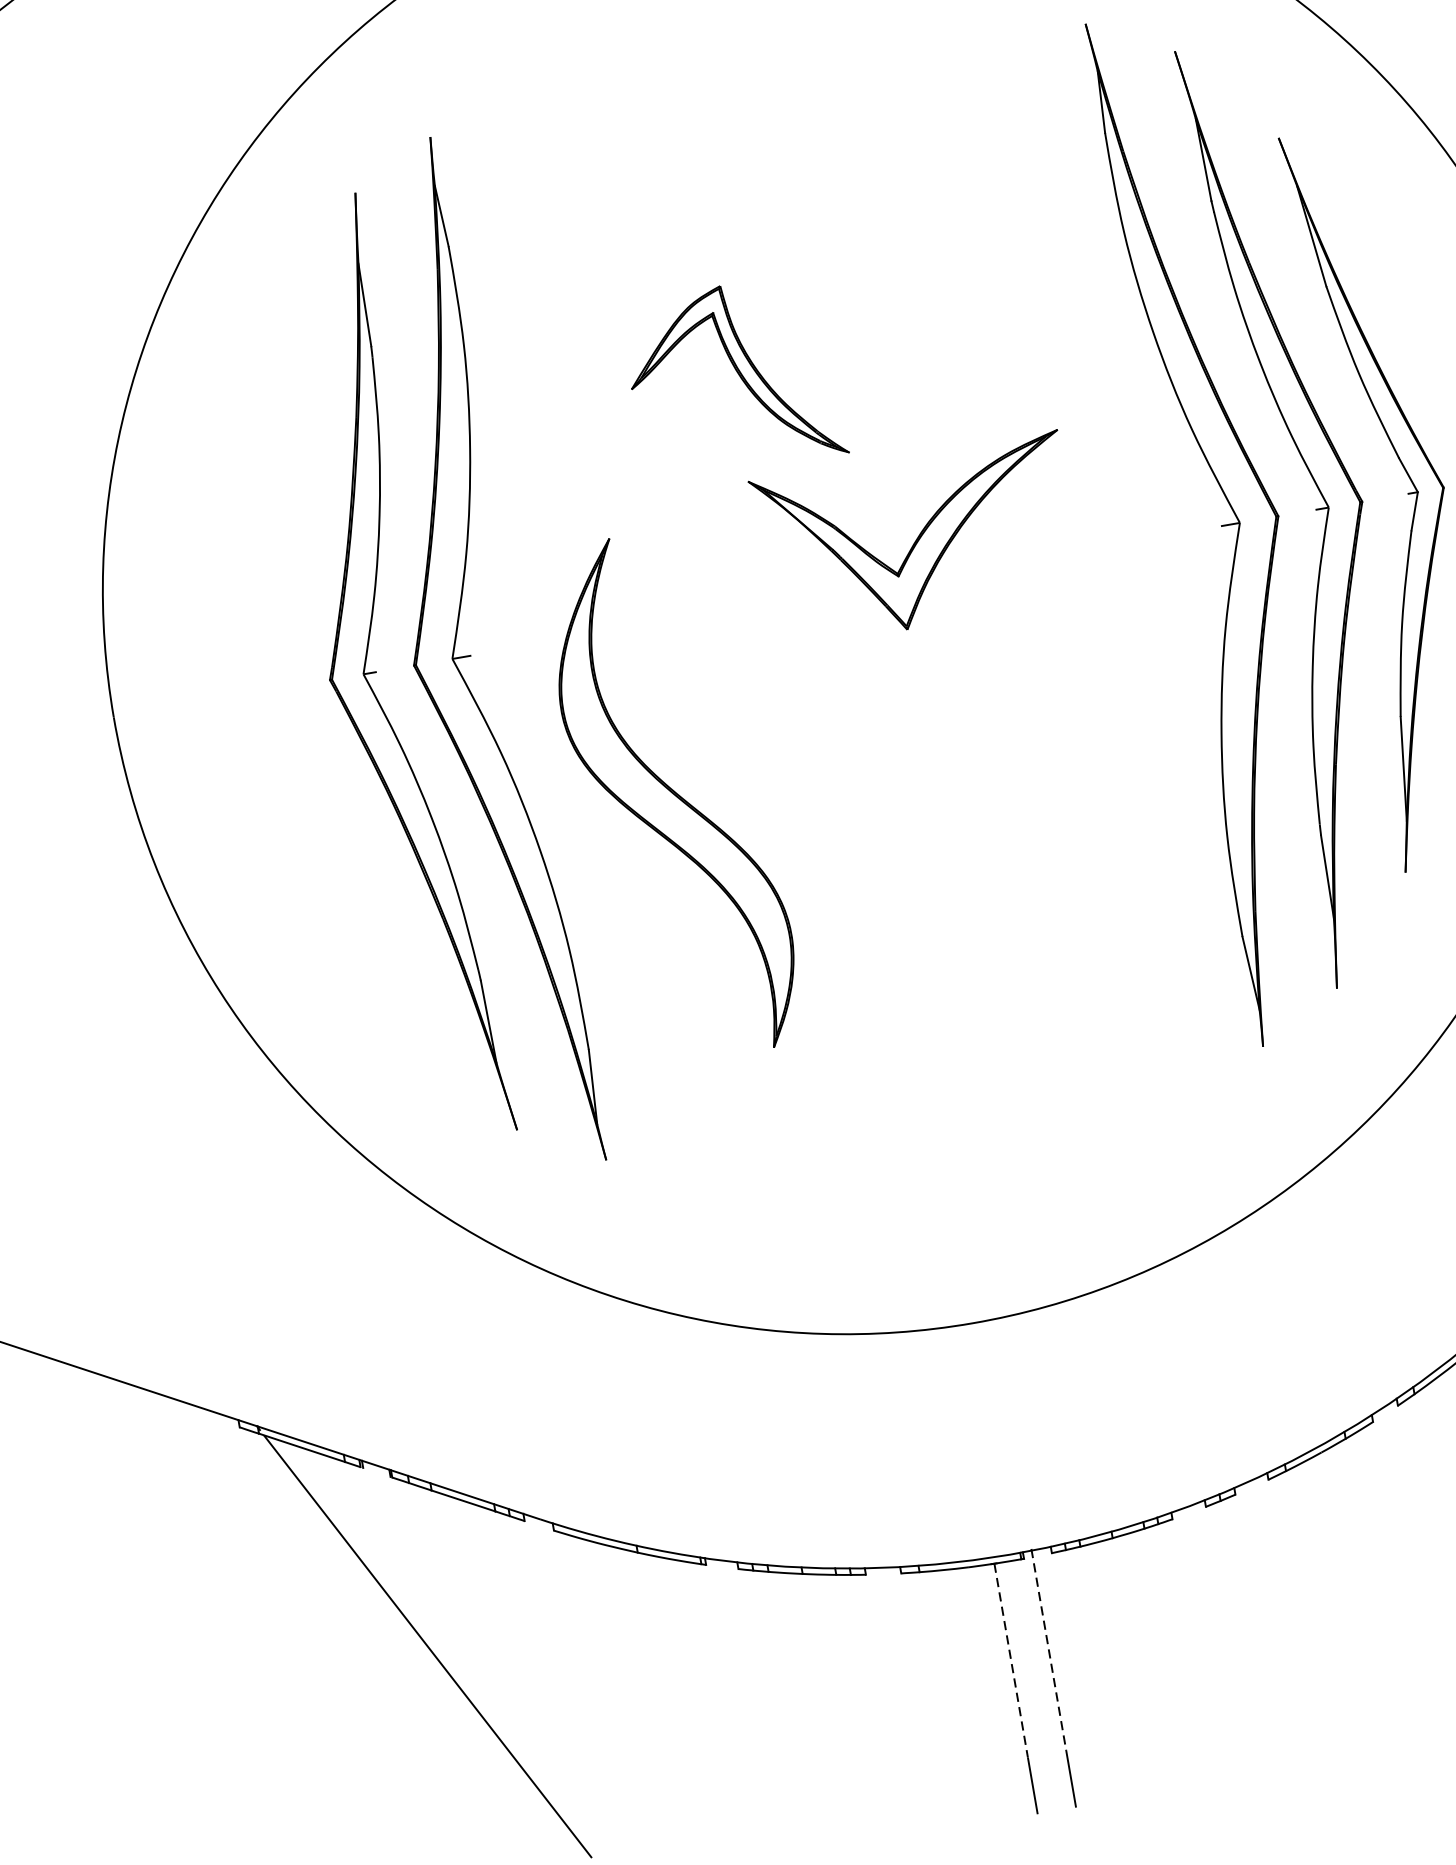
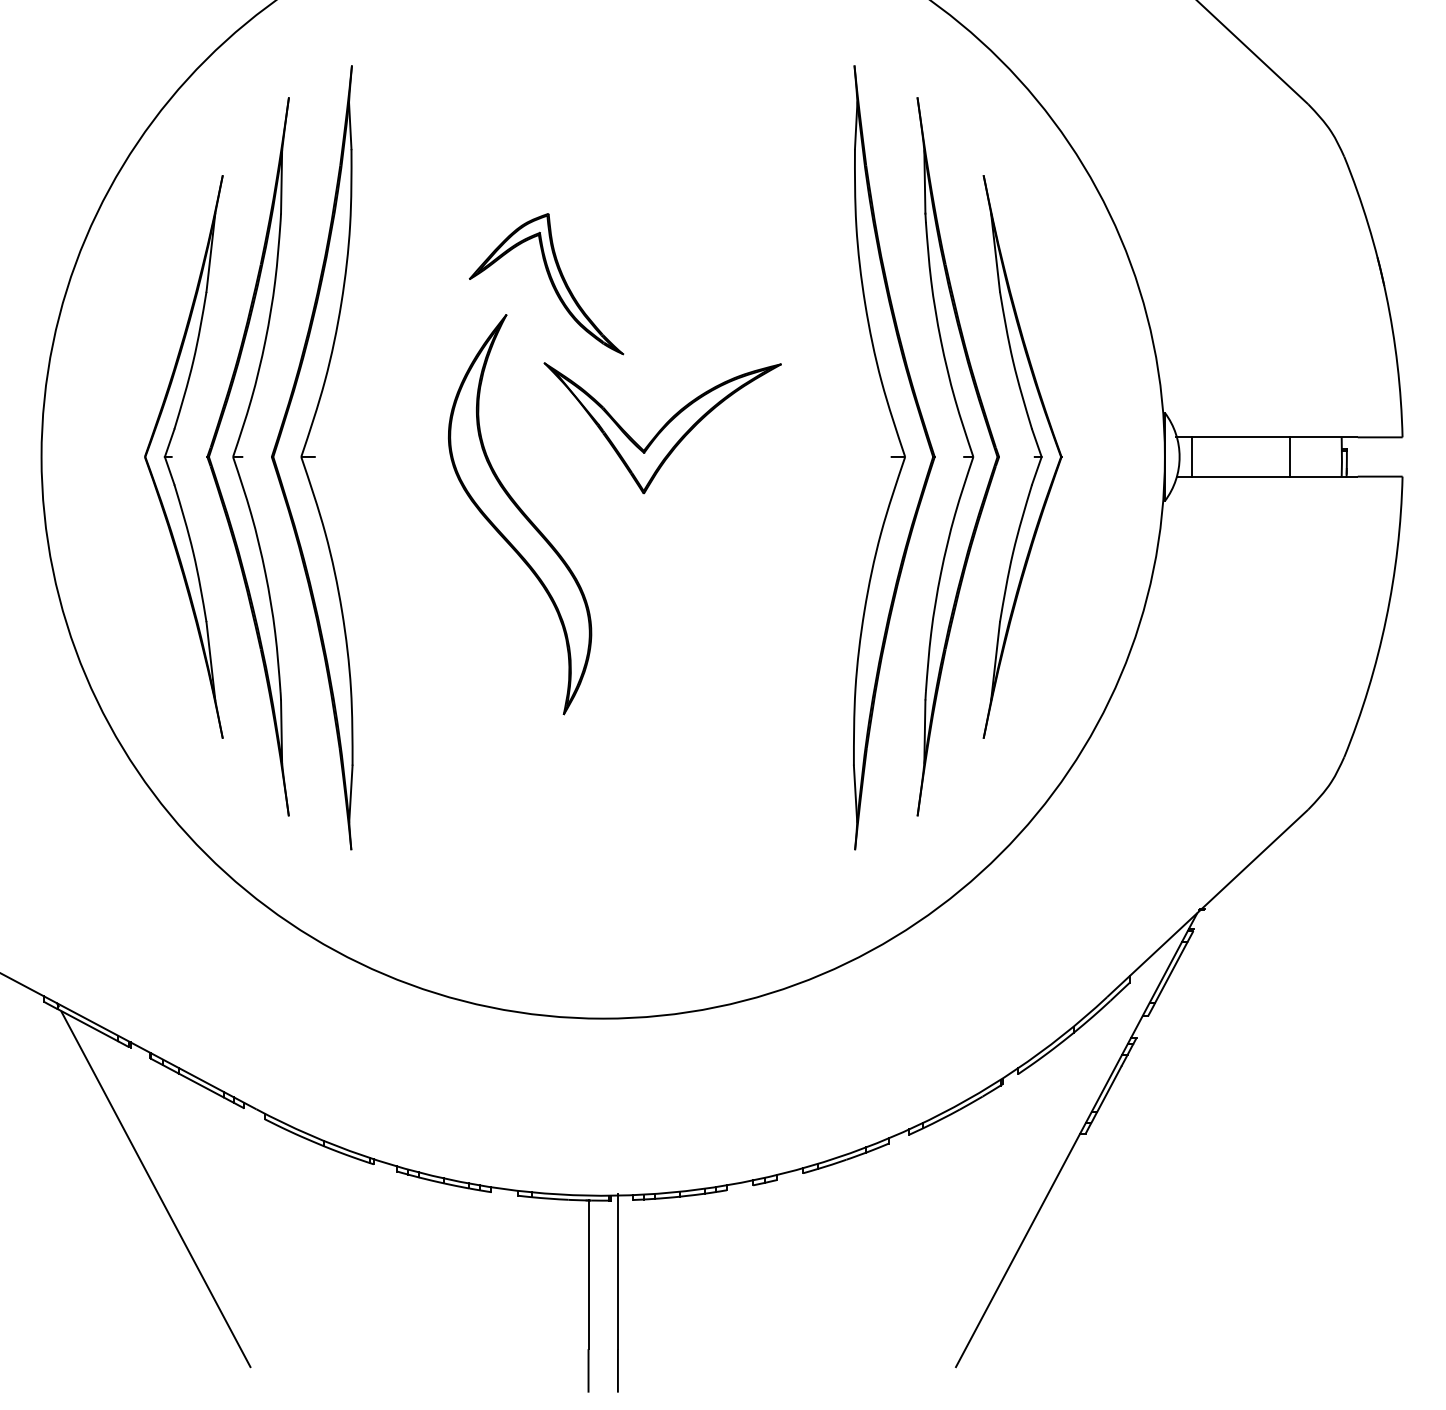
part: (284, 687) -> (172, 456), added
part: (672, 796) -> (520, 514), moved
line: (1048, 1651) -> (617, 1272), dashed -> solid
line: (1011, 1661) -> (588, 1275), dashed -> solid

